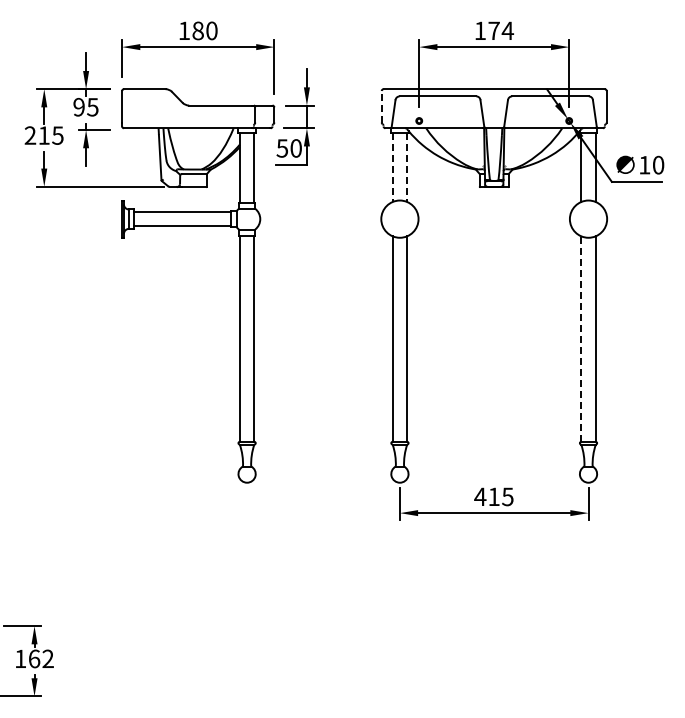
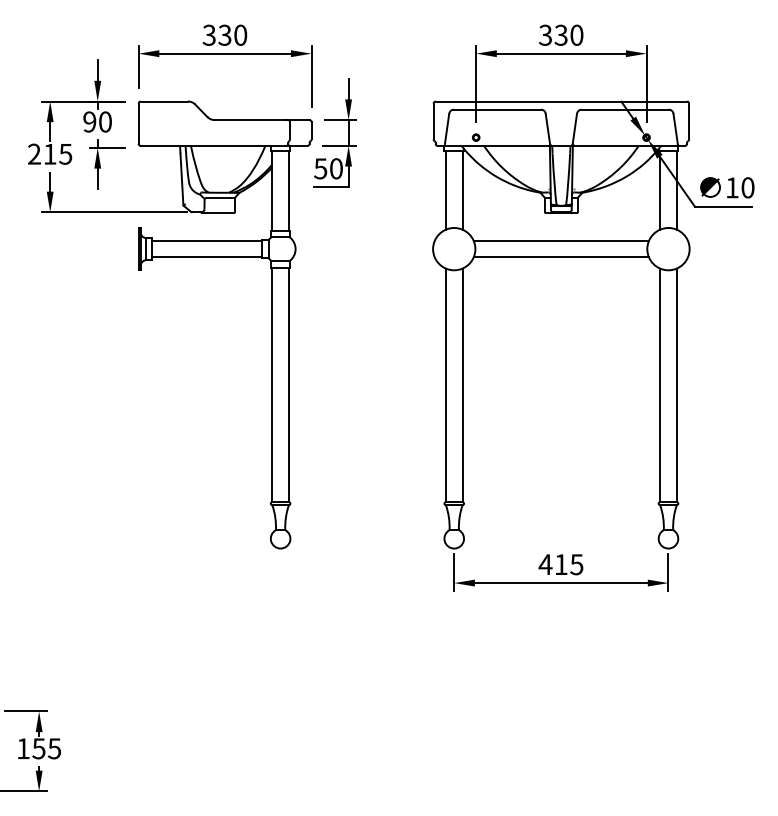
text: (190, 30) -> (216, 34), 180 -> 330
text: (494, 30) -> (561, 34), 174 -> 330
line: (381, 106) -> (433, 121), dashed -> solid
text: (92, 107) -> (105, 122), 95 -> 90
line: (392, 167) -> (445, 190), dashed -> solid
line: (407, 167) -> (462, 190), dashed -> solid
line: (494, 211) -> (561, 240), added
line: (494, 226) -> (561, 257), added
line: (581, 339) -> (660, 385), dashed -> solid
text: (40, 658) -> (45, 748), 162 -> 155

